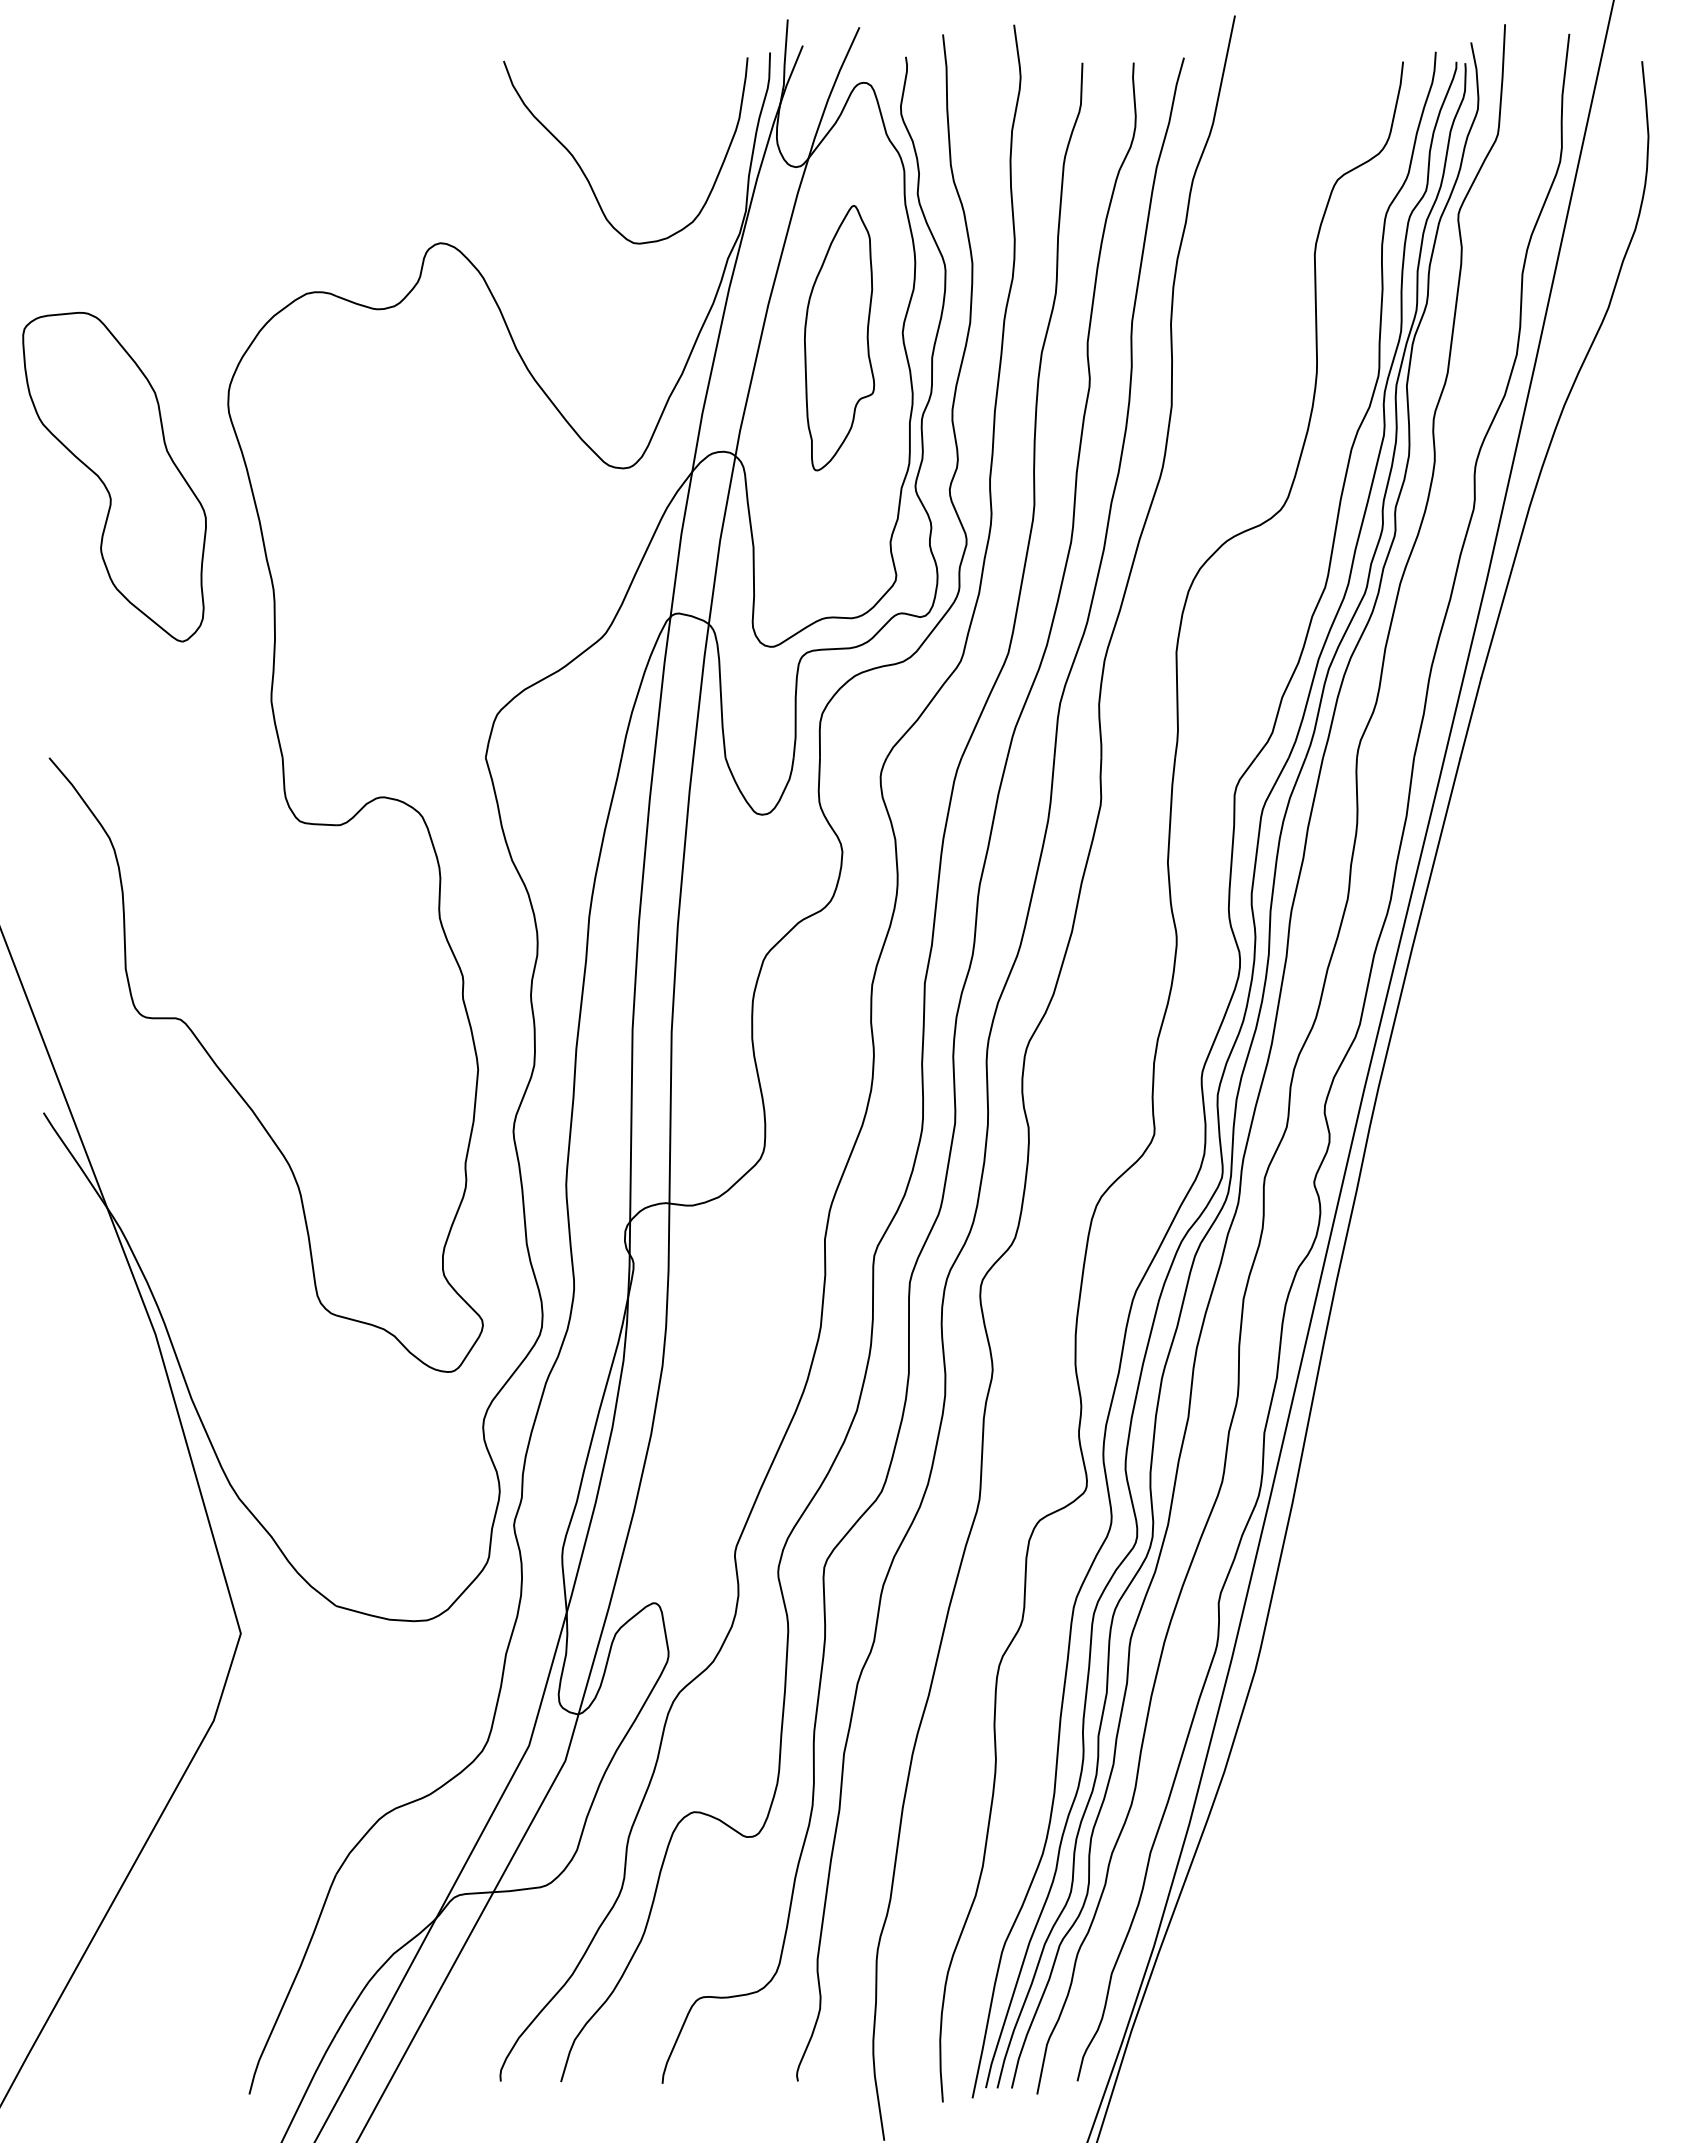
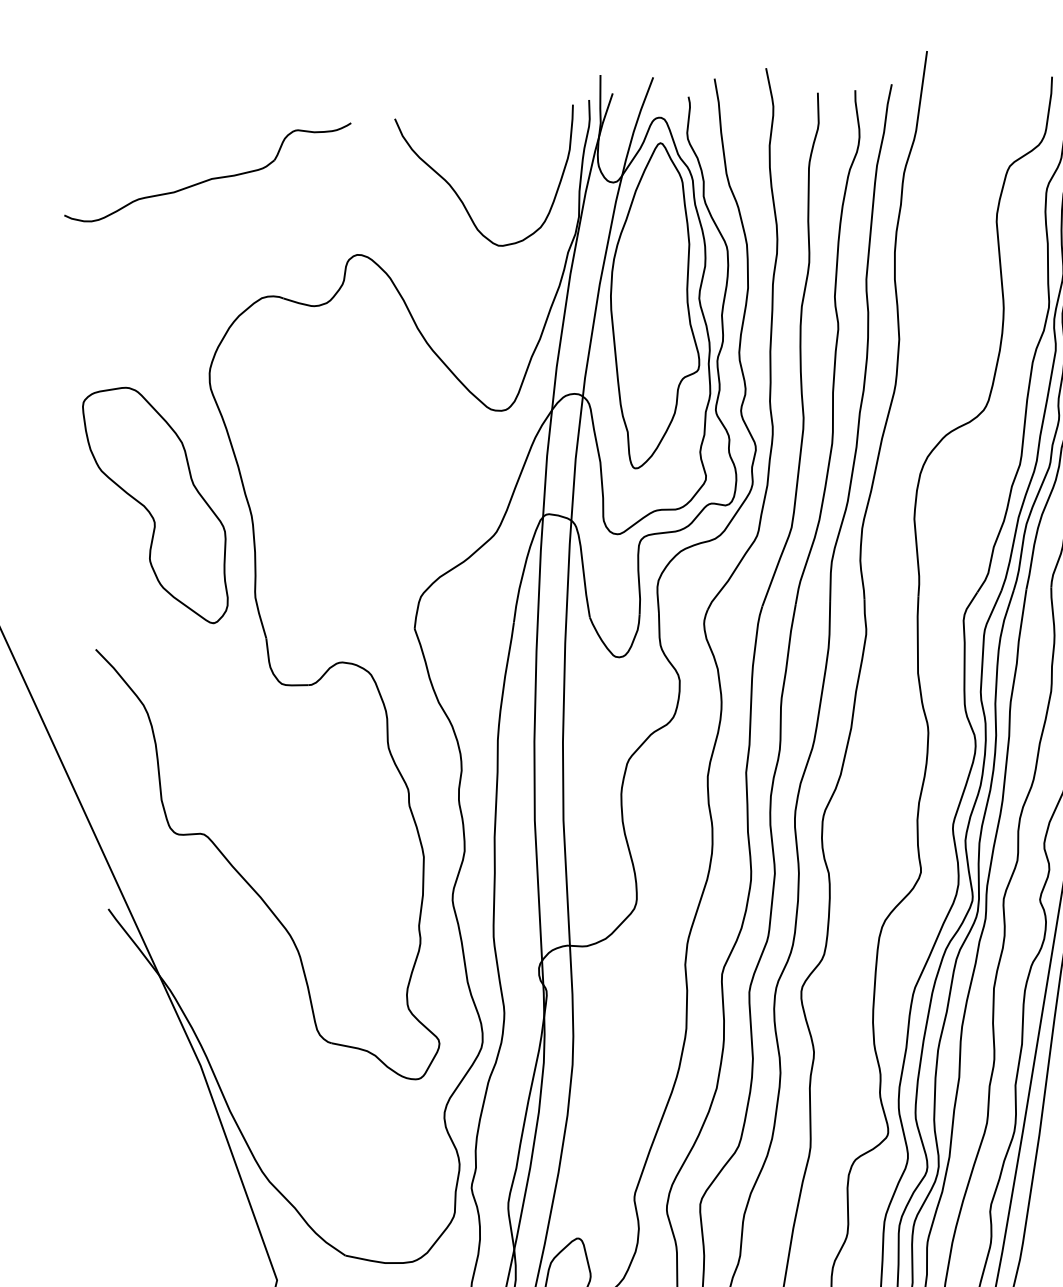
part: (245, 126) -> (209, 178), added
part: (839, 337) -> (653, 304), size x1.67
part: (114, 477) -> (156, 506), moved

